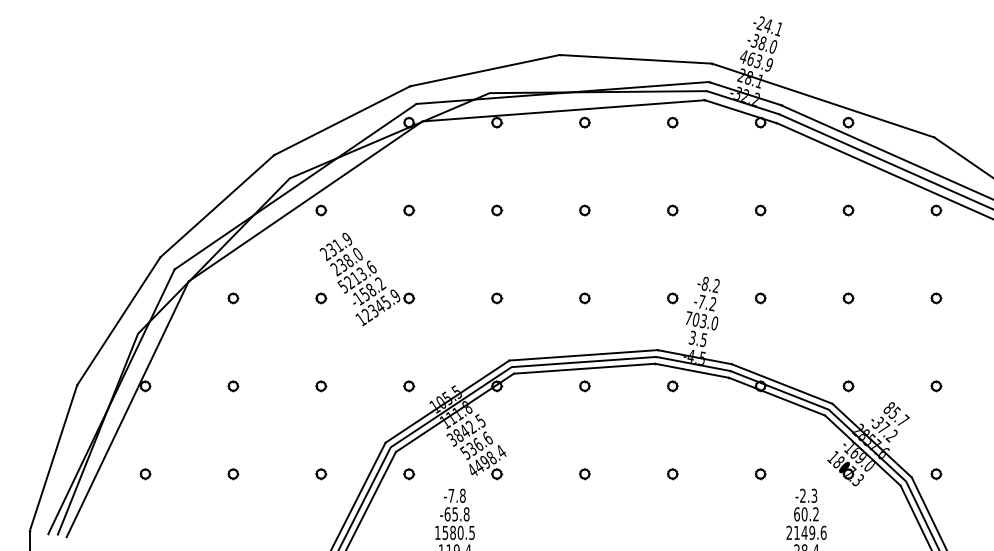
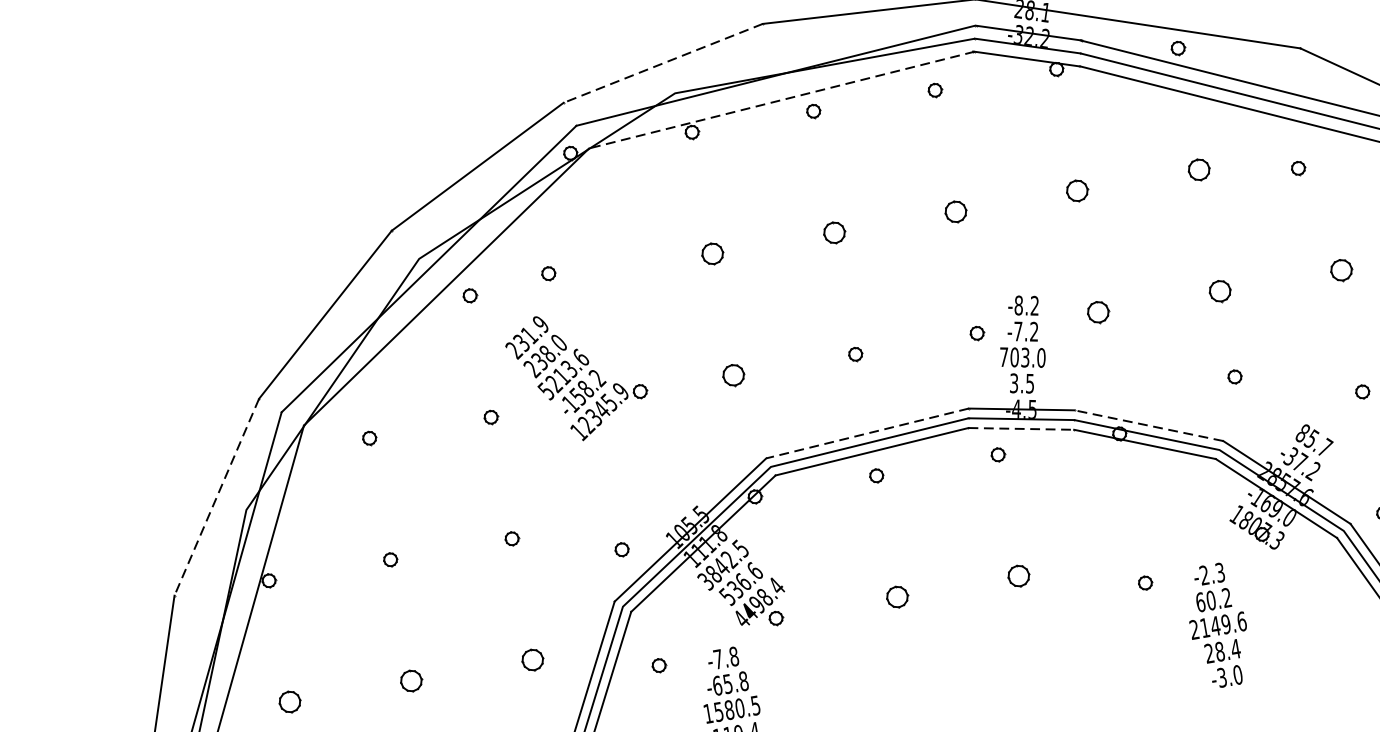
line: (484, 70) -> (662, 63), solid -> dashed
line: (563, 110) -> (781, 99), solid -> dashed
part: (409, 210) -> (549, 273), moved
part: (497, 210) -> (713, 253), size x1.6
part: (584, 210) -> (834, 232), size x1.6
part: (672, 210) -> (955, 211), size x1.6
part: (760, 210) -> (1077, 190), size x1.6
part: (848, 210) -> (1199, 169), size x1.6
part: (936, 210) -> (1298, 168), moved
part: (367, 279) -> (578, 375), moved
part: (497, 298) -> (734, 375), size x1.6
part: (760, 298) -> (1098, 312), size x1.6
part: (848, 298) -> (1220, 291), size x1.6
part: (936, 298) -> (1341, 270), size x1.6
line: (118, 321) -> (216, 497), solid -> dashed
line: (583, 355) -> (867, 433), solid -> dashed
line: (692, 370) -> (1021, 428), solid -> dashed
line: (781, 383) -> (1147, 425), solid -> dashed
part: (409, 386) -> (622, 550), moved
part: (848, 386) -> (1235, 377), moved
part: (145, 474) -> (290, 702), size x1.6
part: (233, 474) -> (411, 681), size x1.6
part: (321, 474) -> (533, 660), size x1.6
part: (409, 474) -> (659, 666), moved
part: (584, 474) -> (897, 598), size x1.6
part: (672, 474) -> (1018, 576), size x1.6
part: (760, 474) -> (1145, 583), moved

